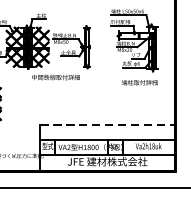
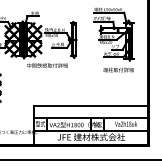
line: (107, 124) -> (91, 105), dashed -> solid

